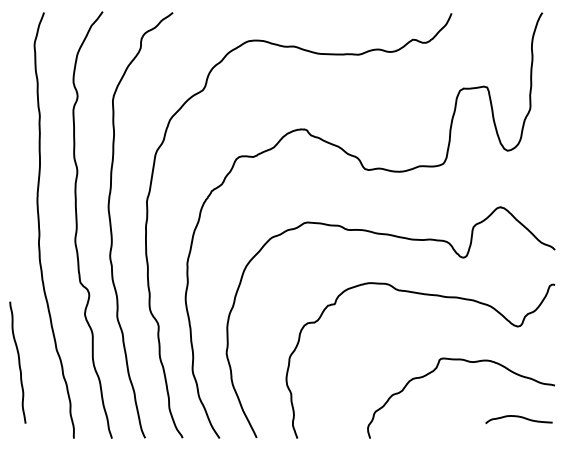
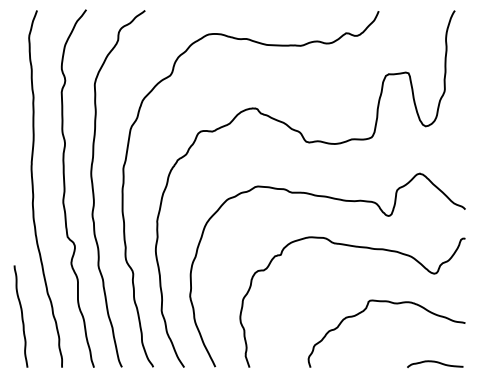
curve: (18, 362) -> (21, 316), moved
curve: (518, 417) -> (434, 362), moved

